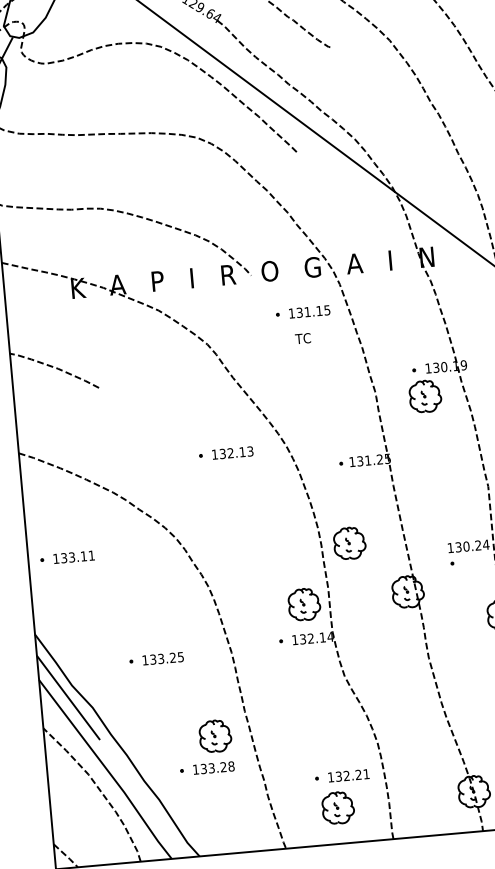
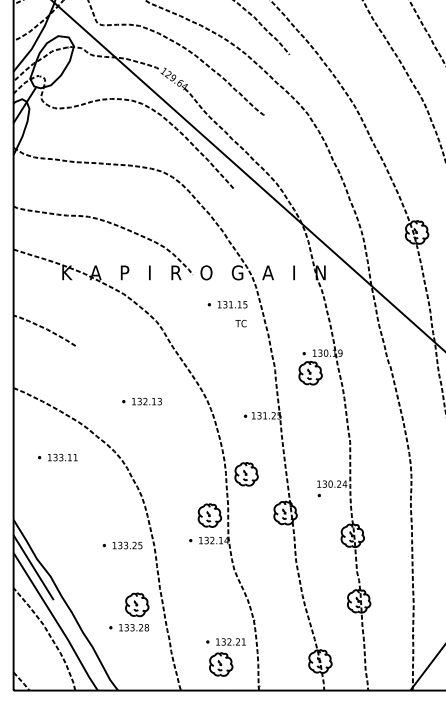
text: (302, 338) -> (240, 323), moved
part: (225, 453) -> (141, 401), moved
part: (66, 557) -> (57, 457), moved
part: (156, 659) -> (122, 545), moved

